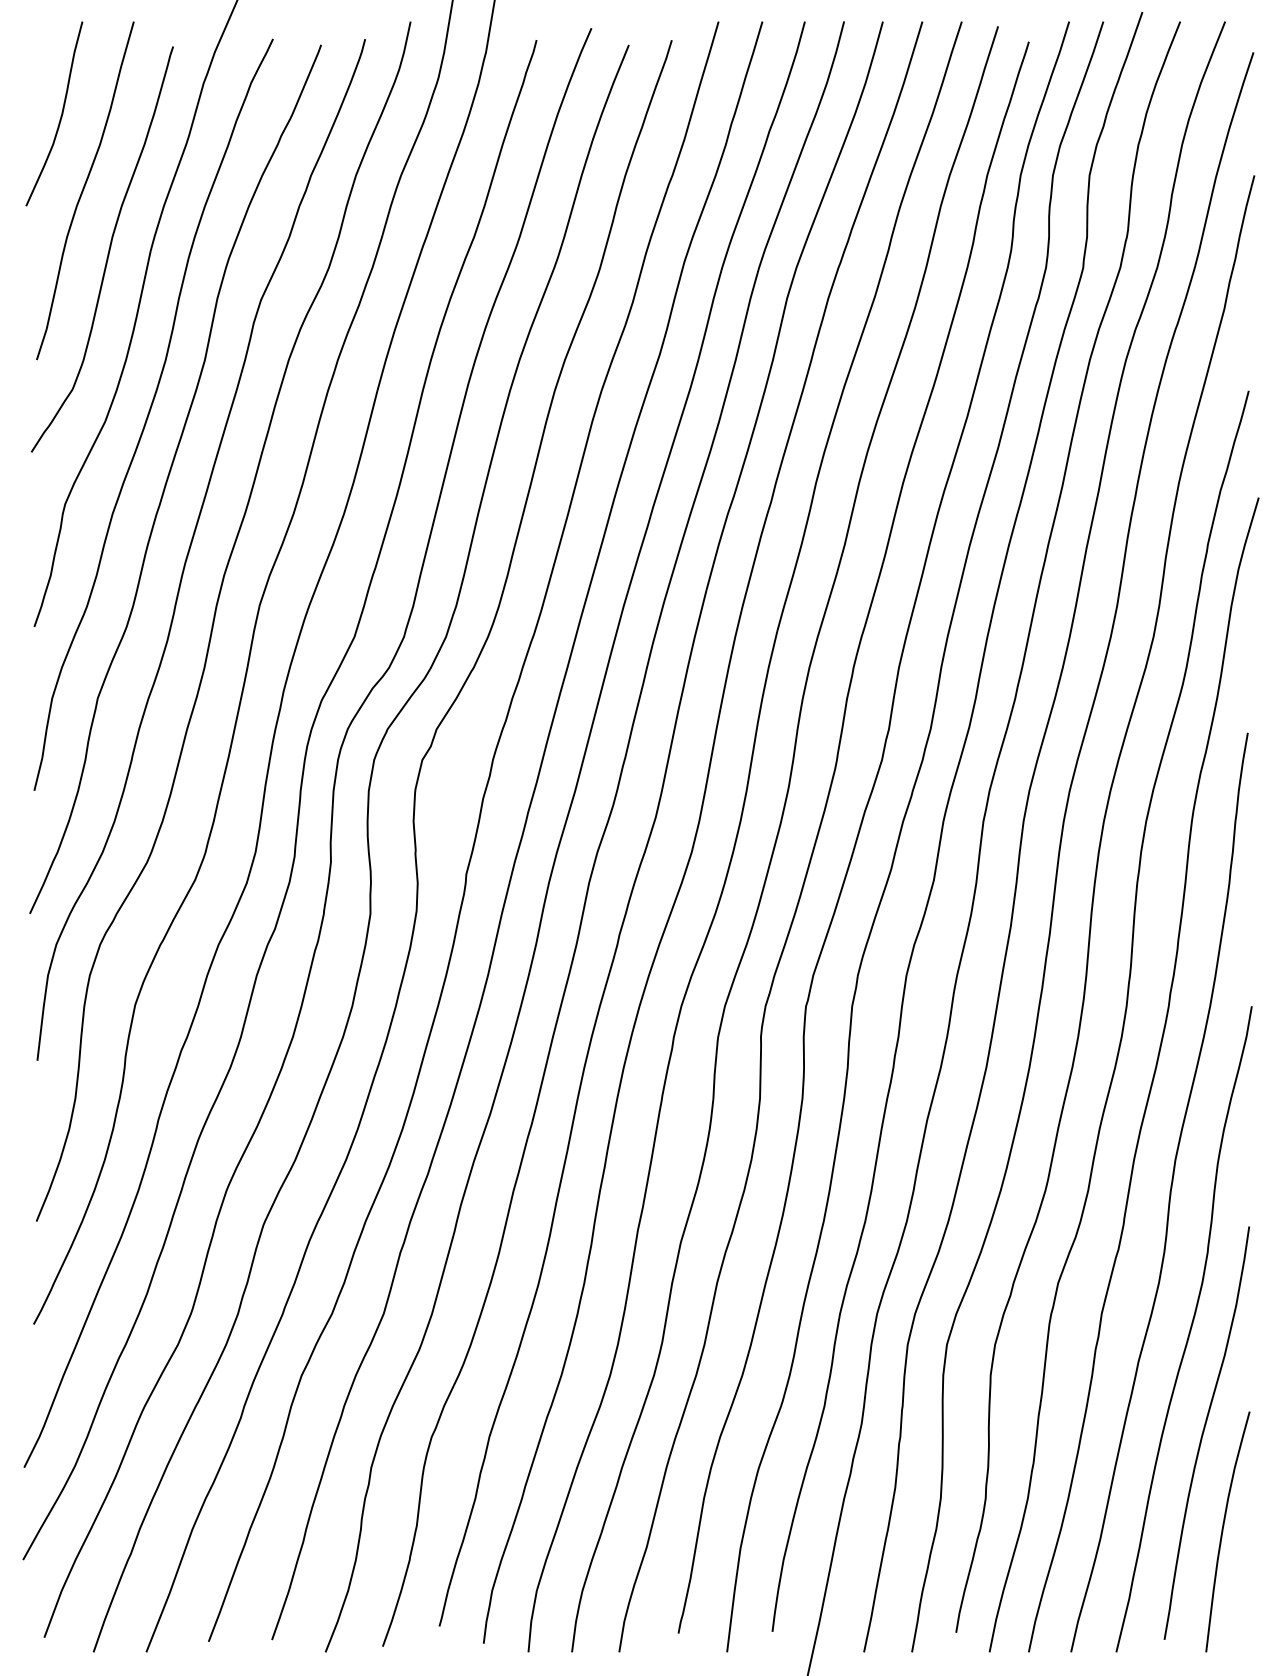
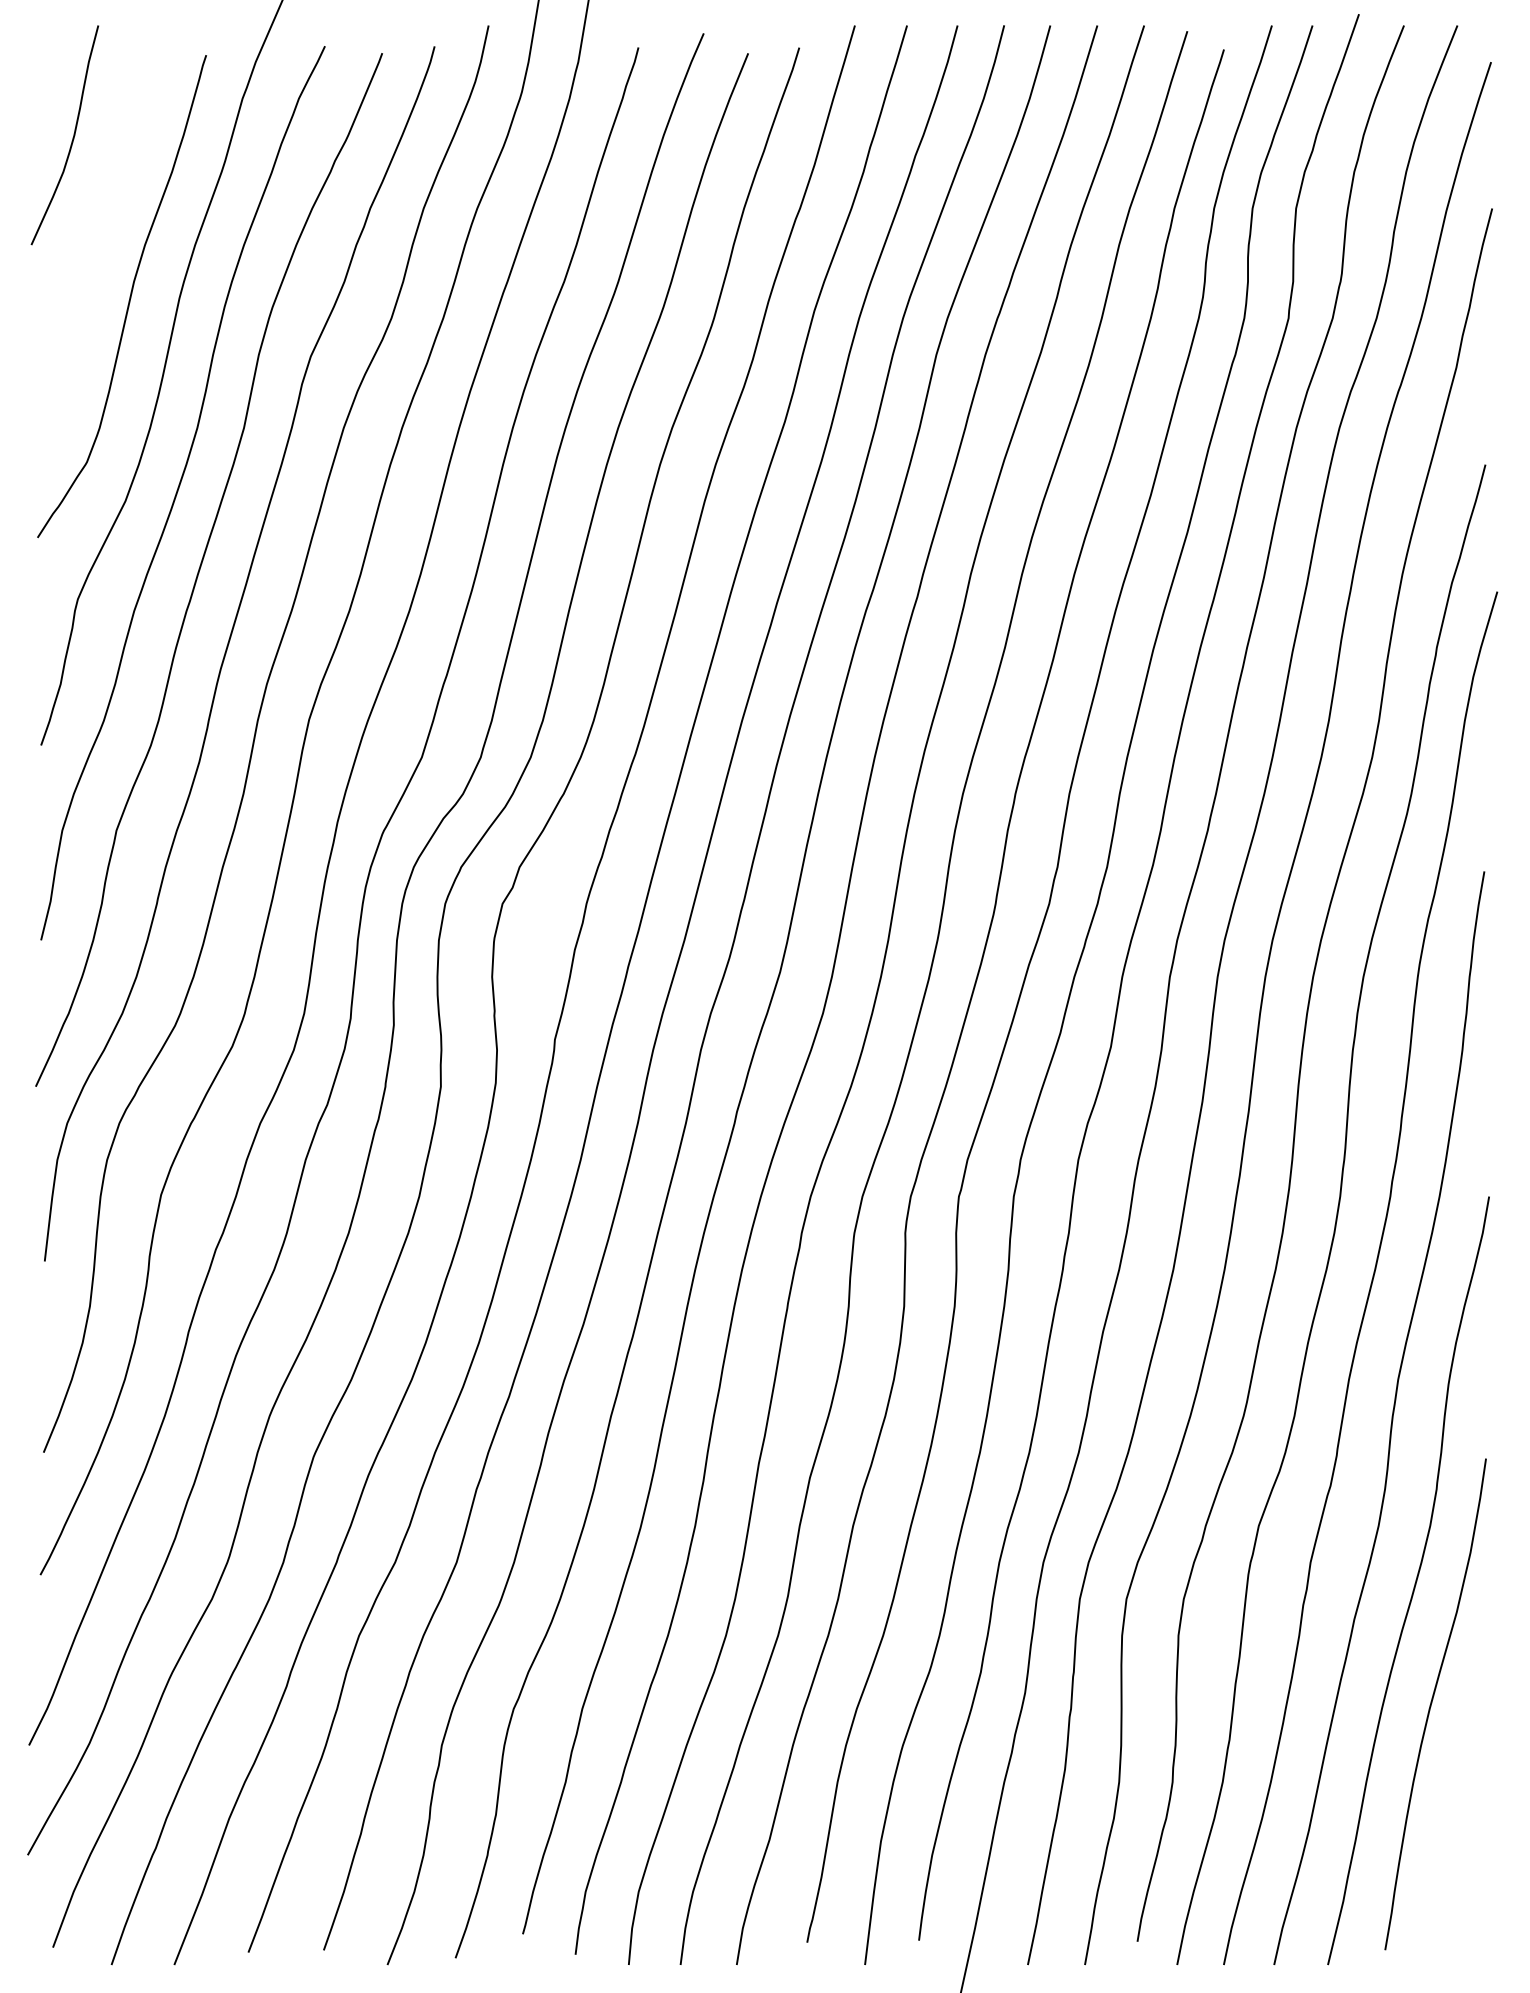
curve: (84, 189) -> (100, 225), removed
curve: (1223, 1529) -> (1455, 1819), removed

